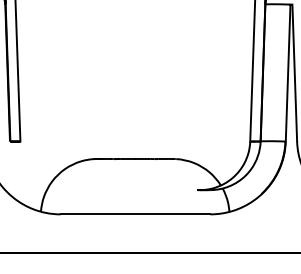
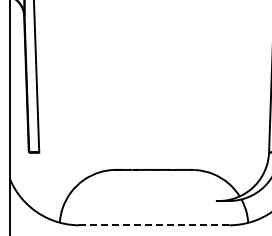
line: (135, 214) -> (154, 225), solid -> dashed

